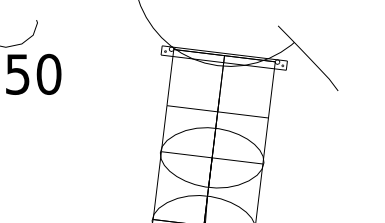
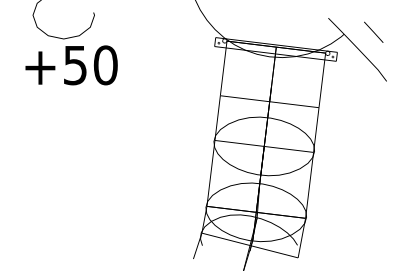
line: (324, 39) -> (373, 31), added

